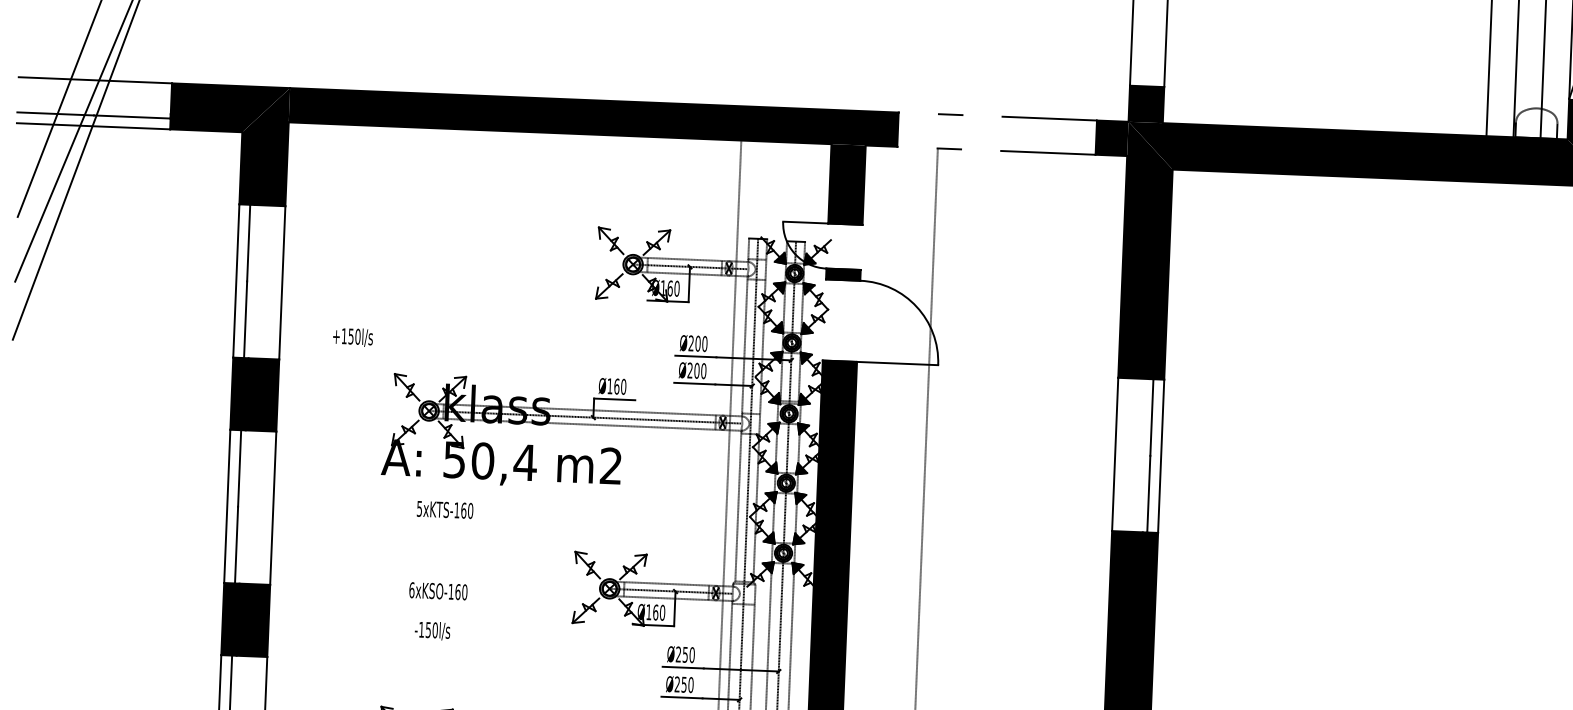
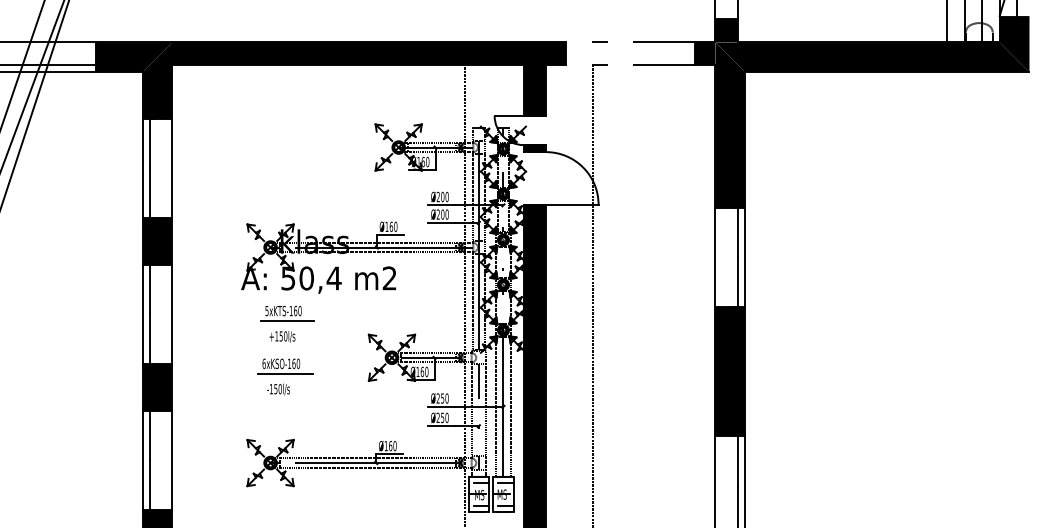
text: (353, 336) -> (282, 336), moved
line: (450, 526) -> (287, 321), added
line: (444, 606) -> (285, 373), added

